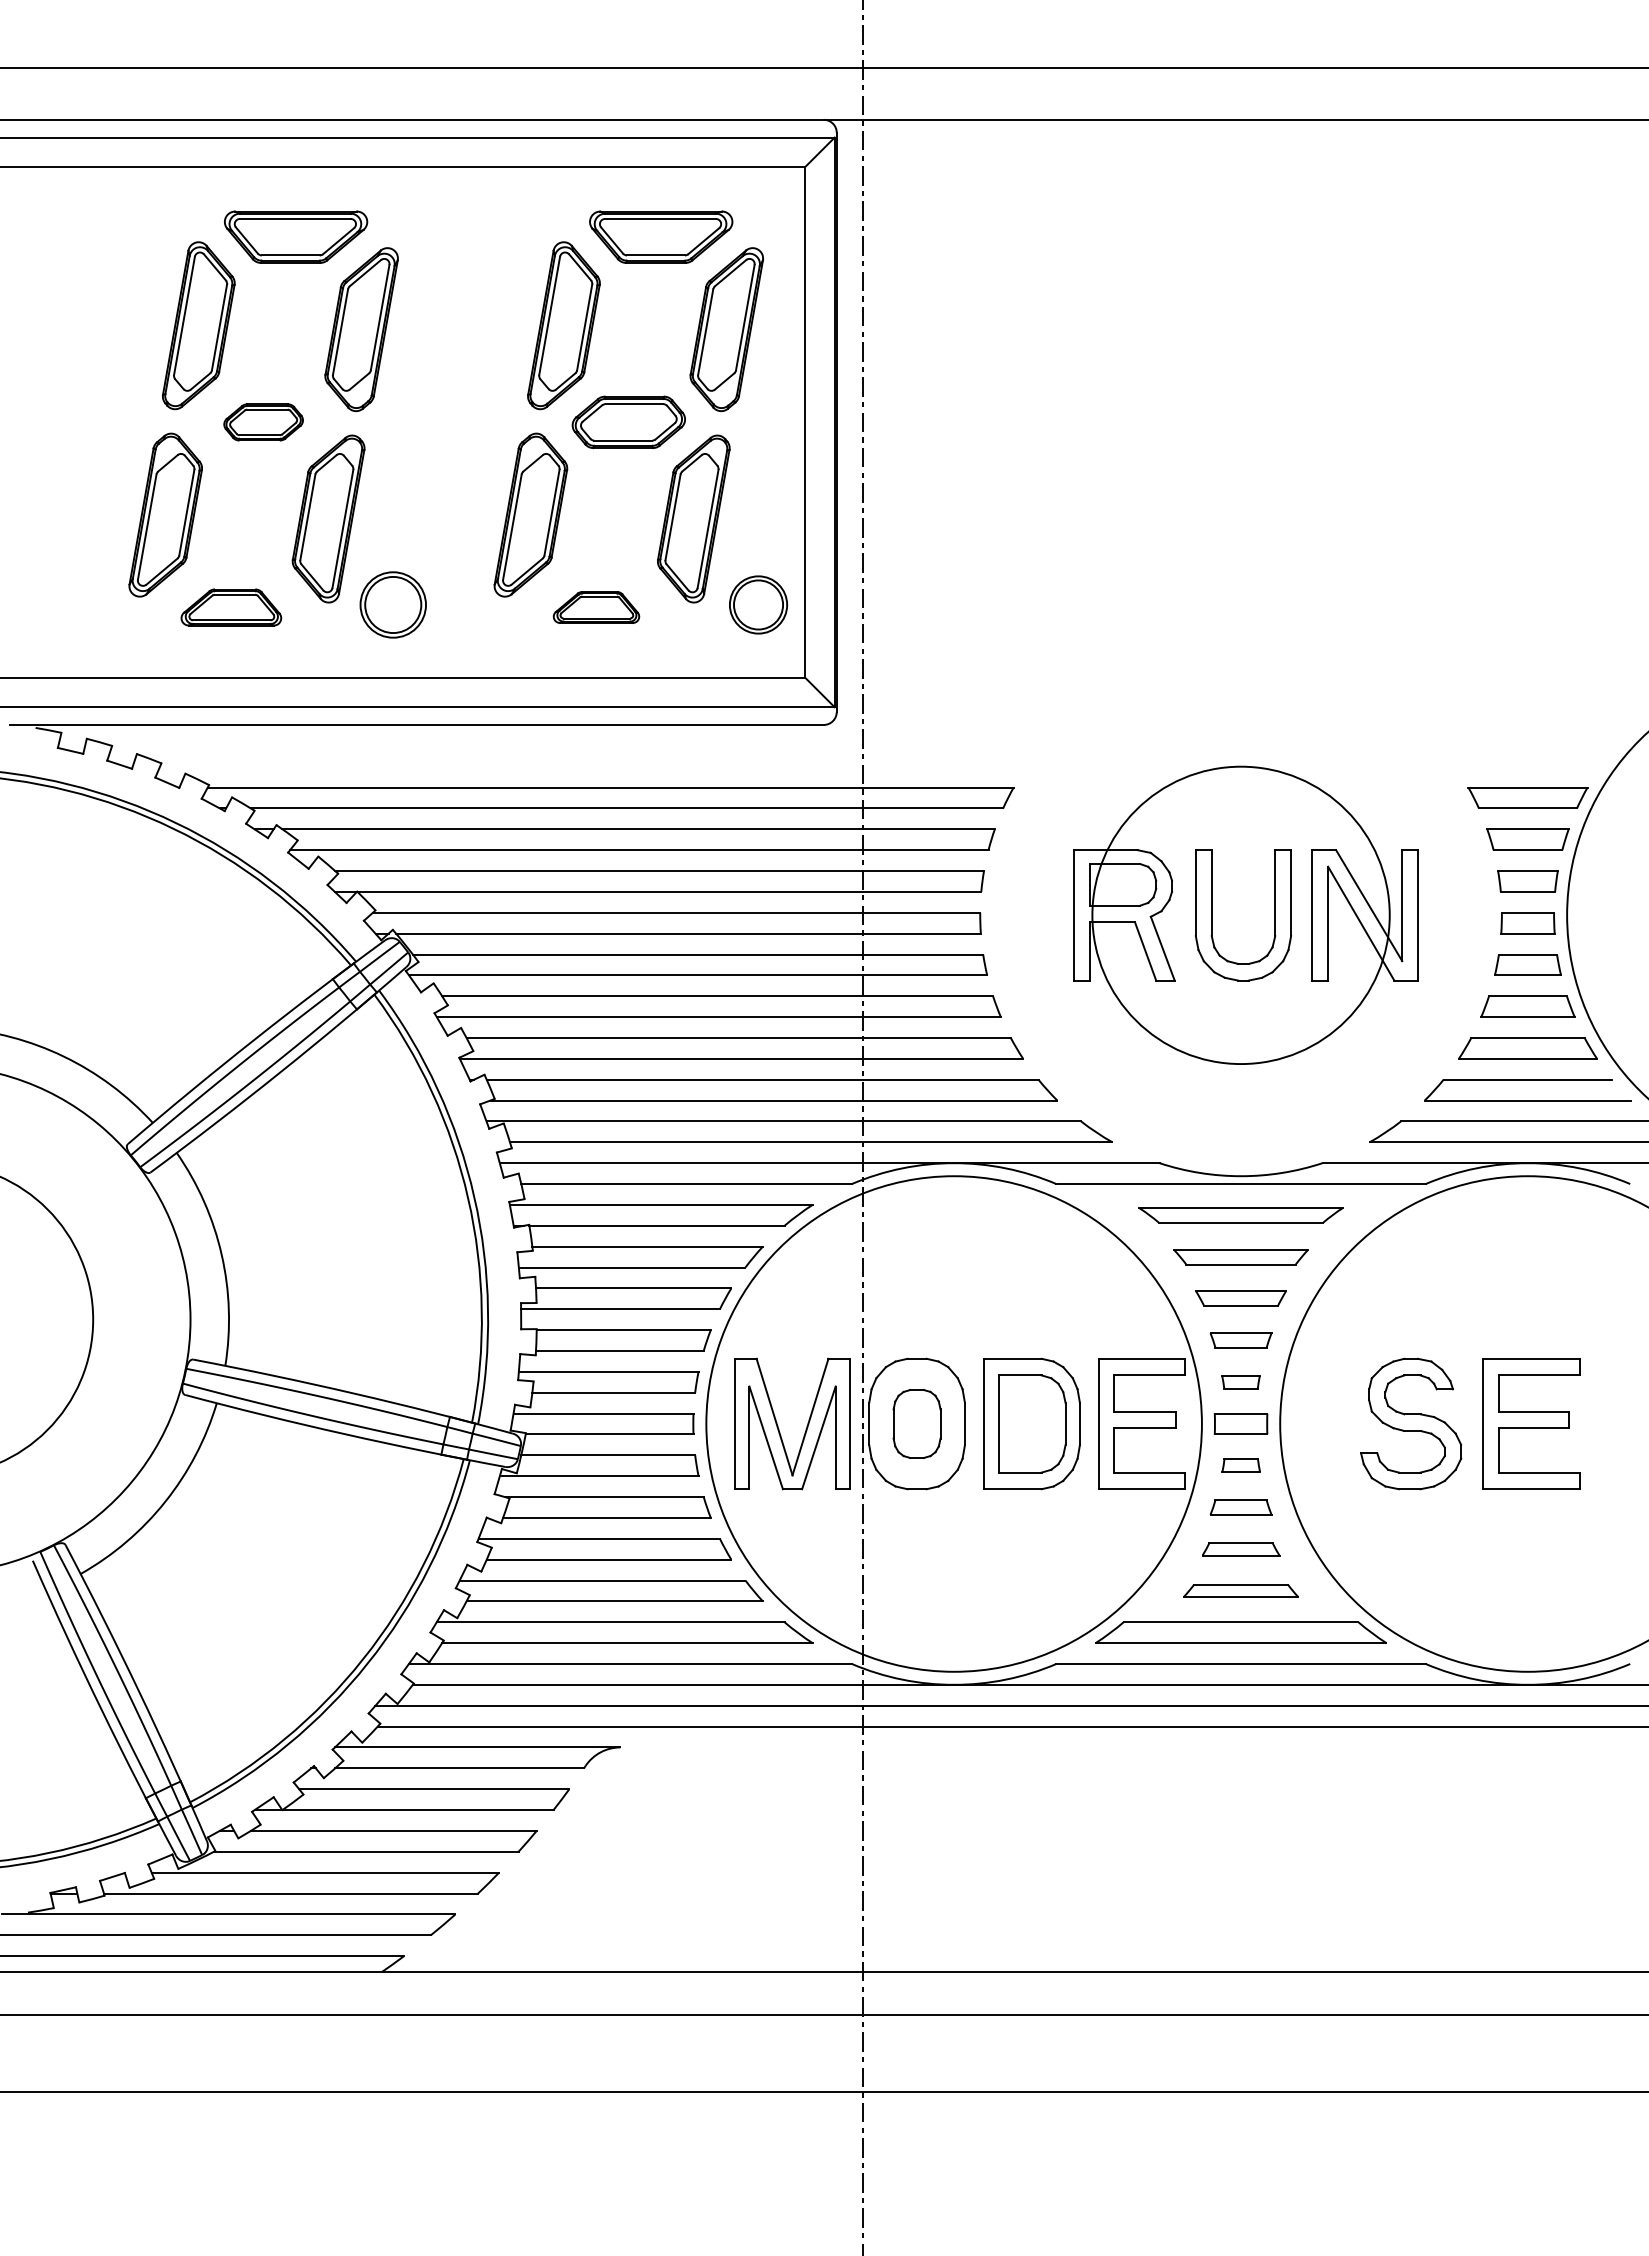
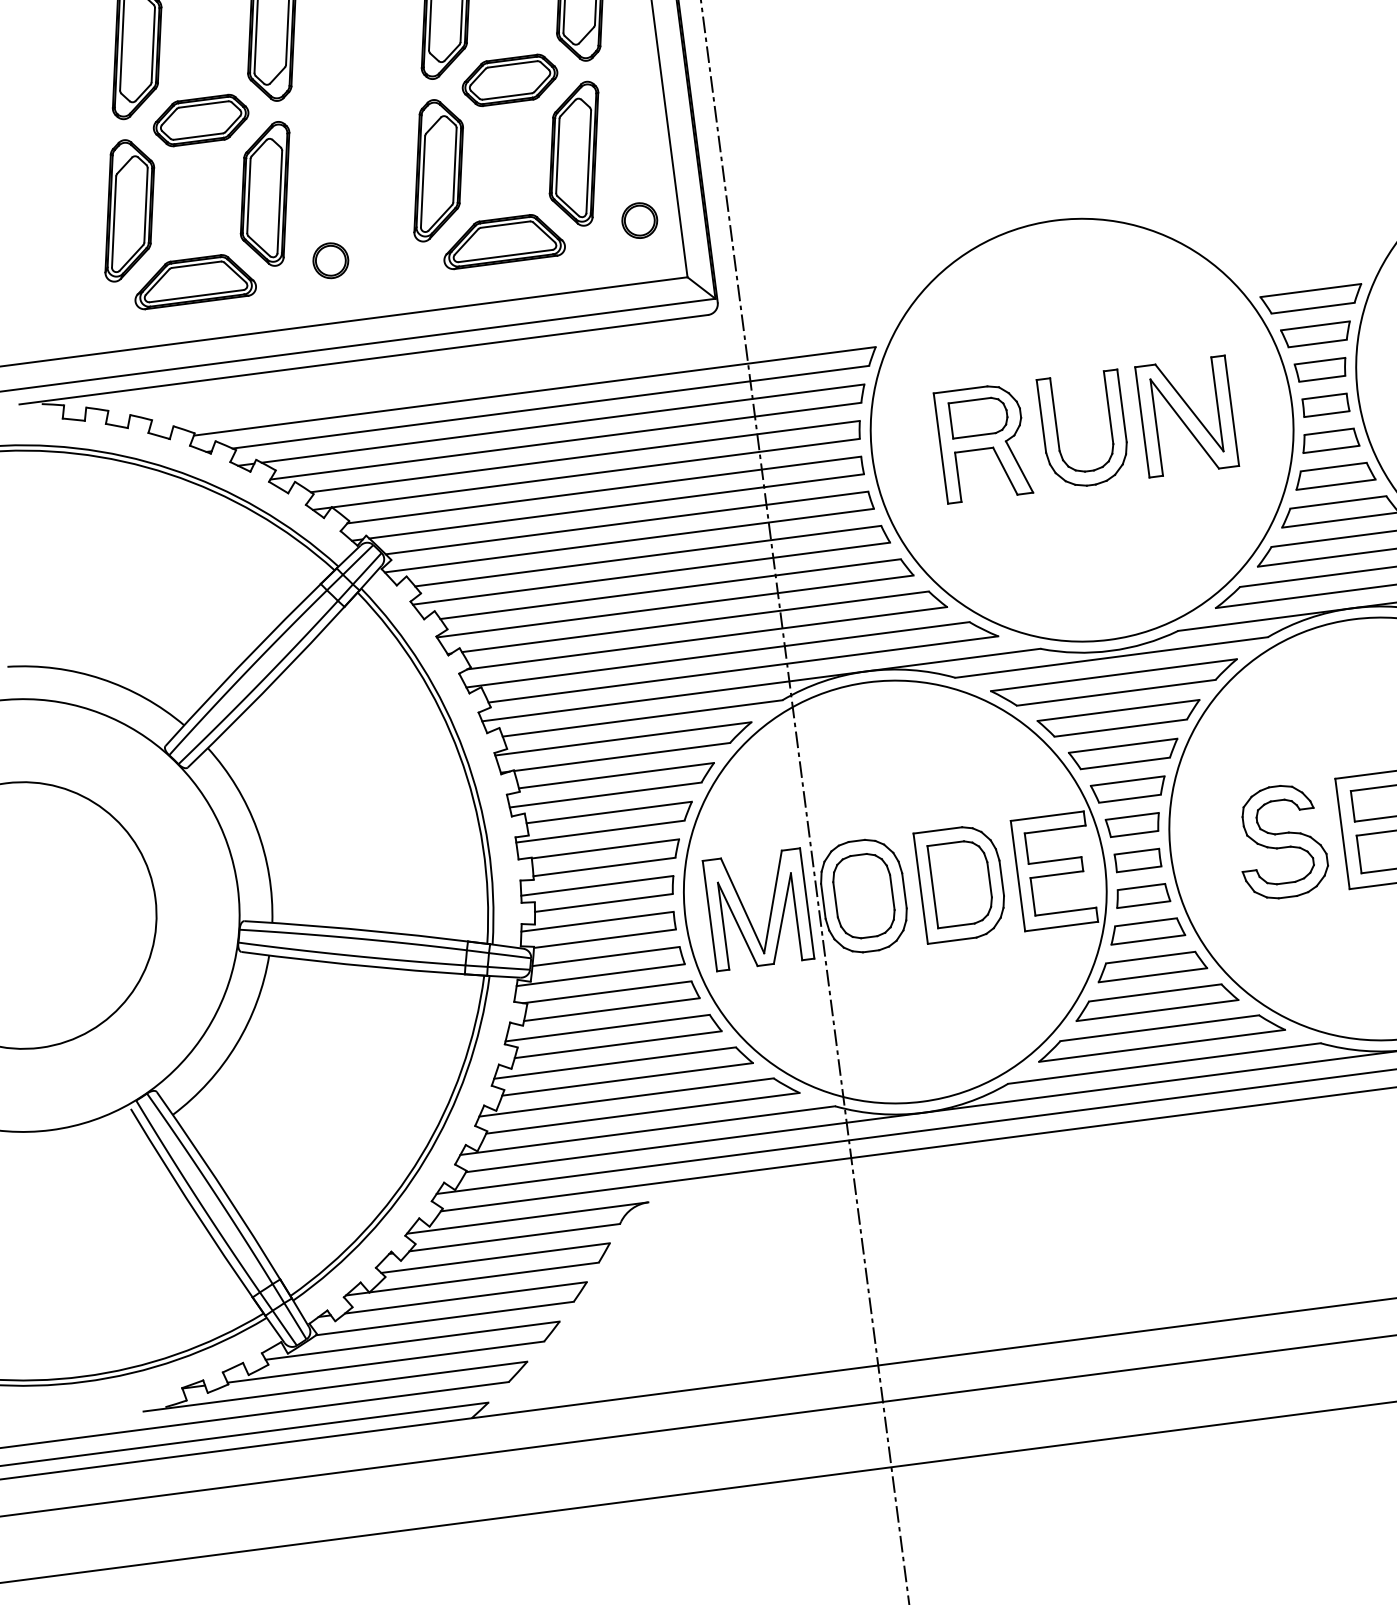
part: (263, 422) -> (200, 120), size x1.43
part: (393, 604) -> (330, 260), size x0.62
part: (758, 604) -> (639, 220), size x0.71
part: (231, 607) -> (194, 280), size x1.43
part: (596, 607) -> (503, 240), size x1.67
circle: (1240, 915) -> (1081, 430), size x1.67
part: (1240, 1215) -> (1114, 684), size x1.43
part: (1240, 1257) -> (1119, 719), size x1.43
part: (1240, 1298) -> (1123, 754), size x1.43
part: (1240, 1340) -> (1128, 789), size x1.43
part: (1240, 1382) -> (1132, 825), size x1.67
part: (916, 1423) -> (863, 895), size x1.43
part: (1241, 1465) -> (1142, 895), size x1.67
part: (1240, 1507) -> (1146, 931), size x1.43
part: (1240, 1549) -> (1151, 966), size x1.67
part: (1240, 1590) -> (1155, 1001), size x1.67

